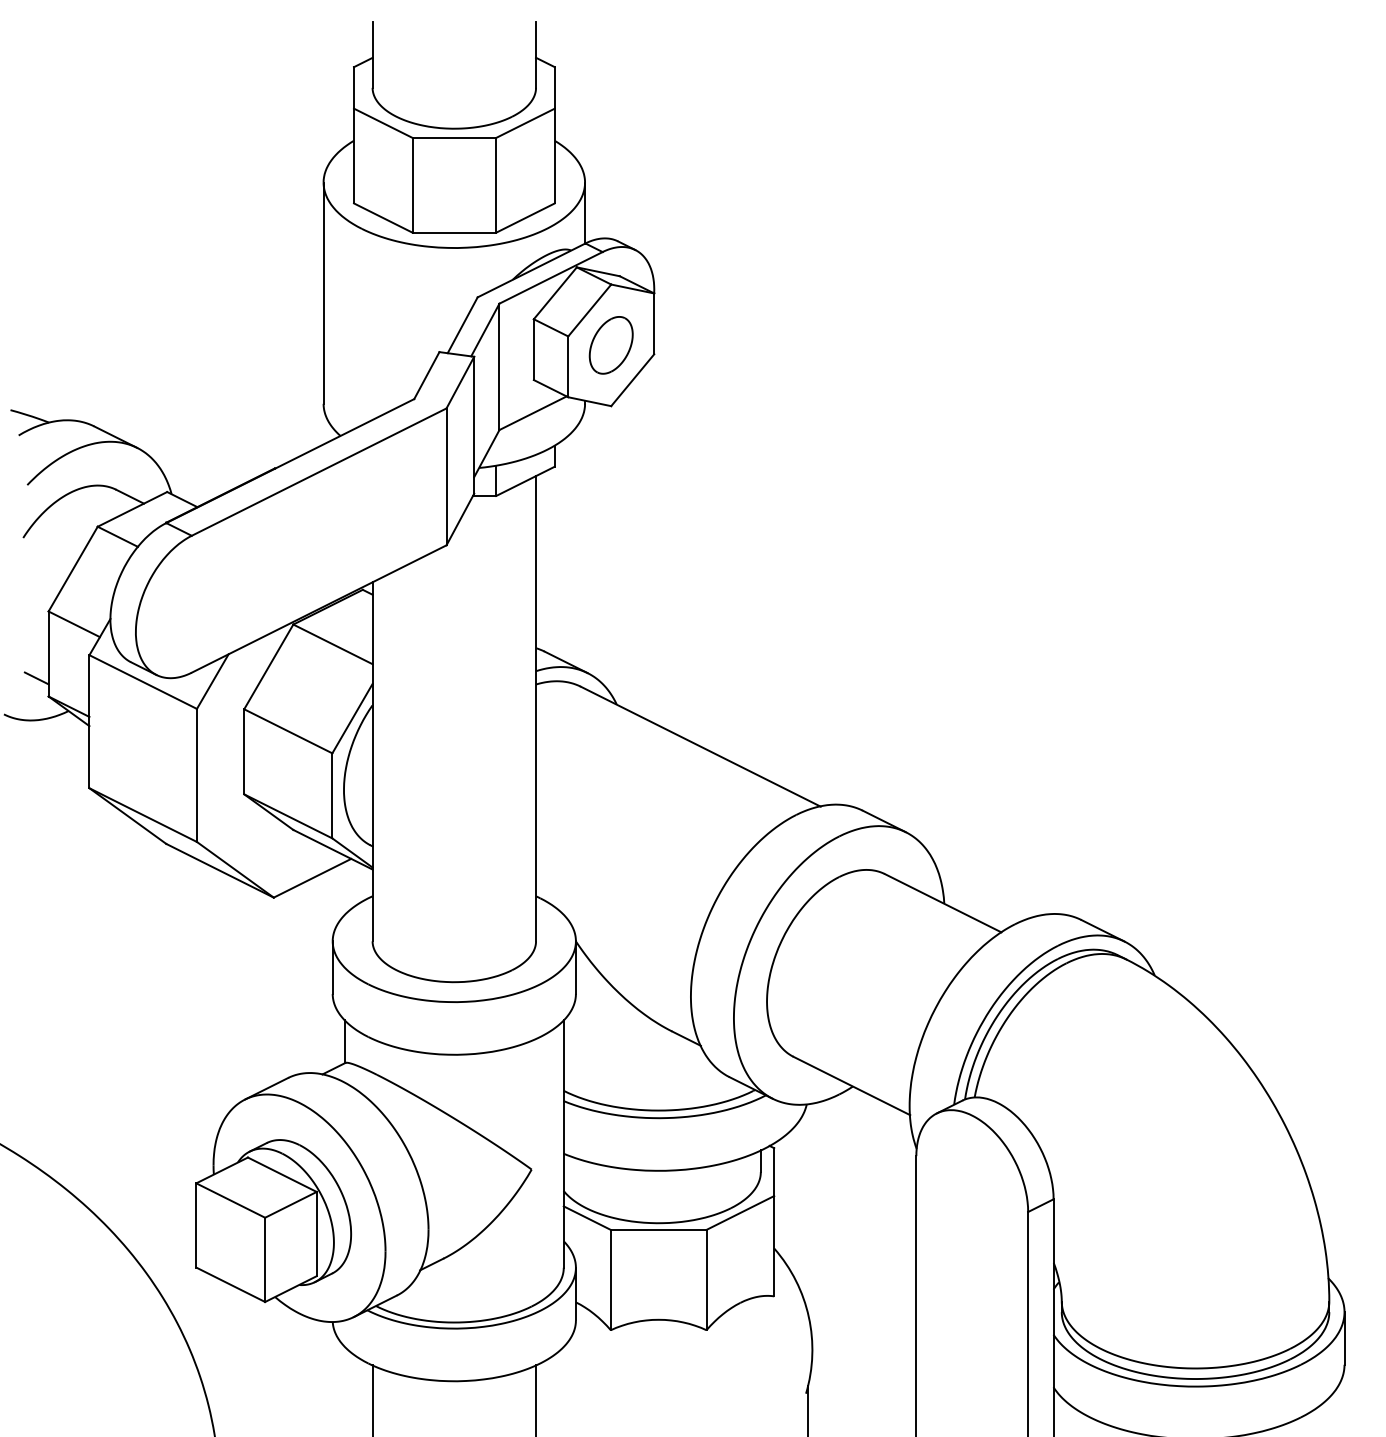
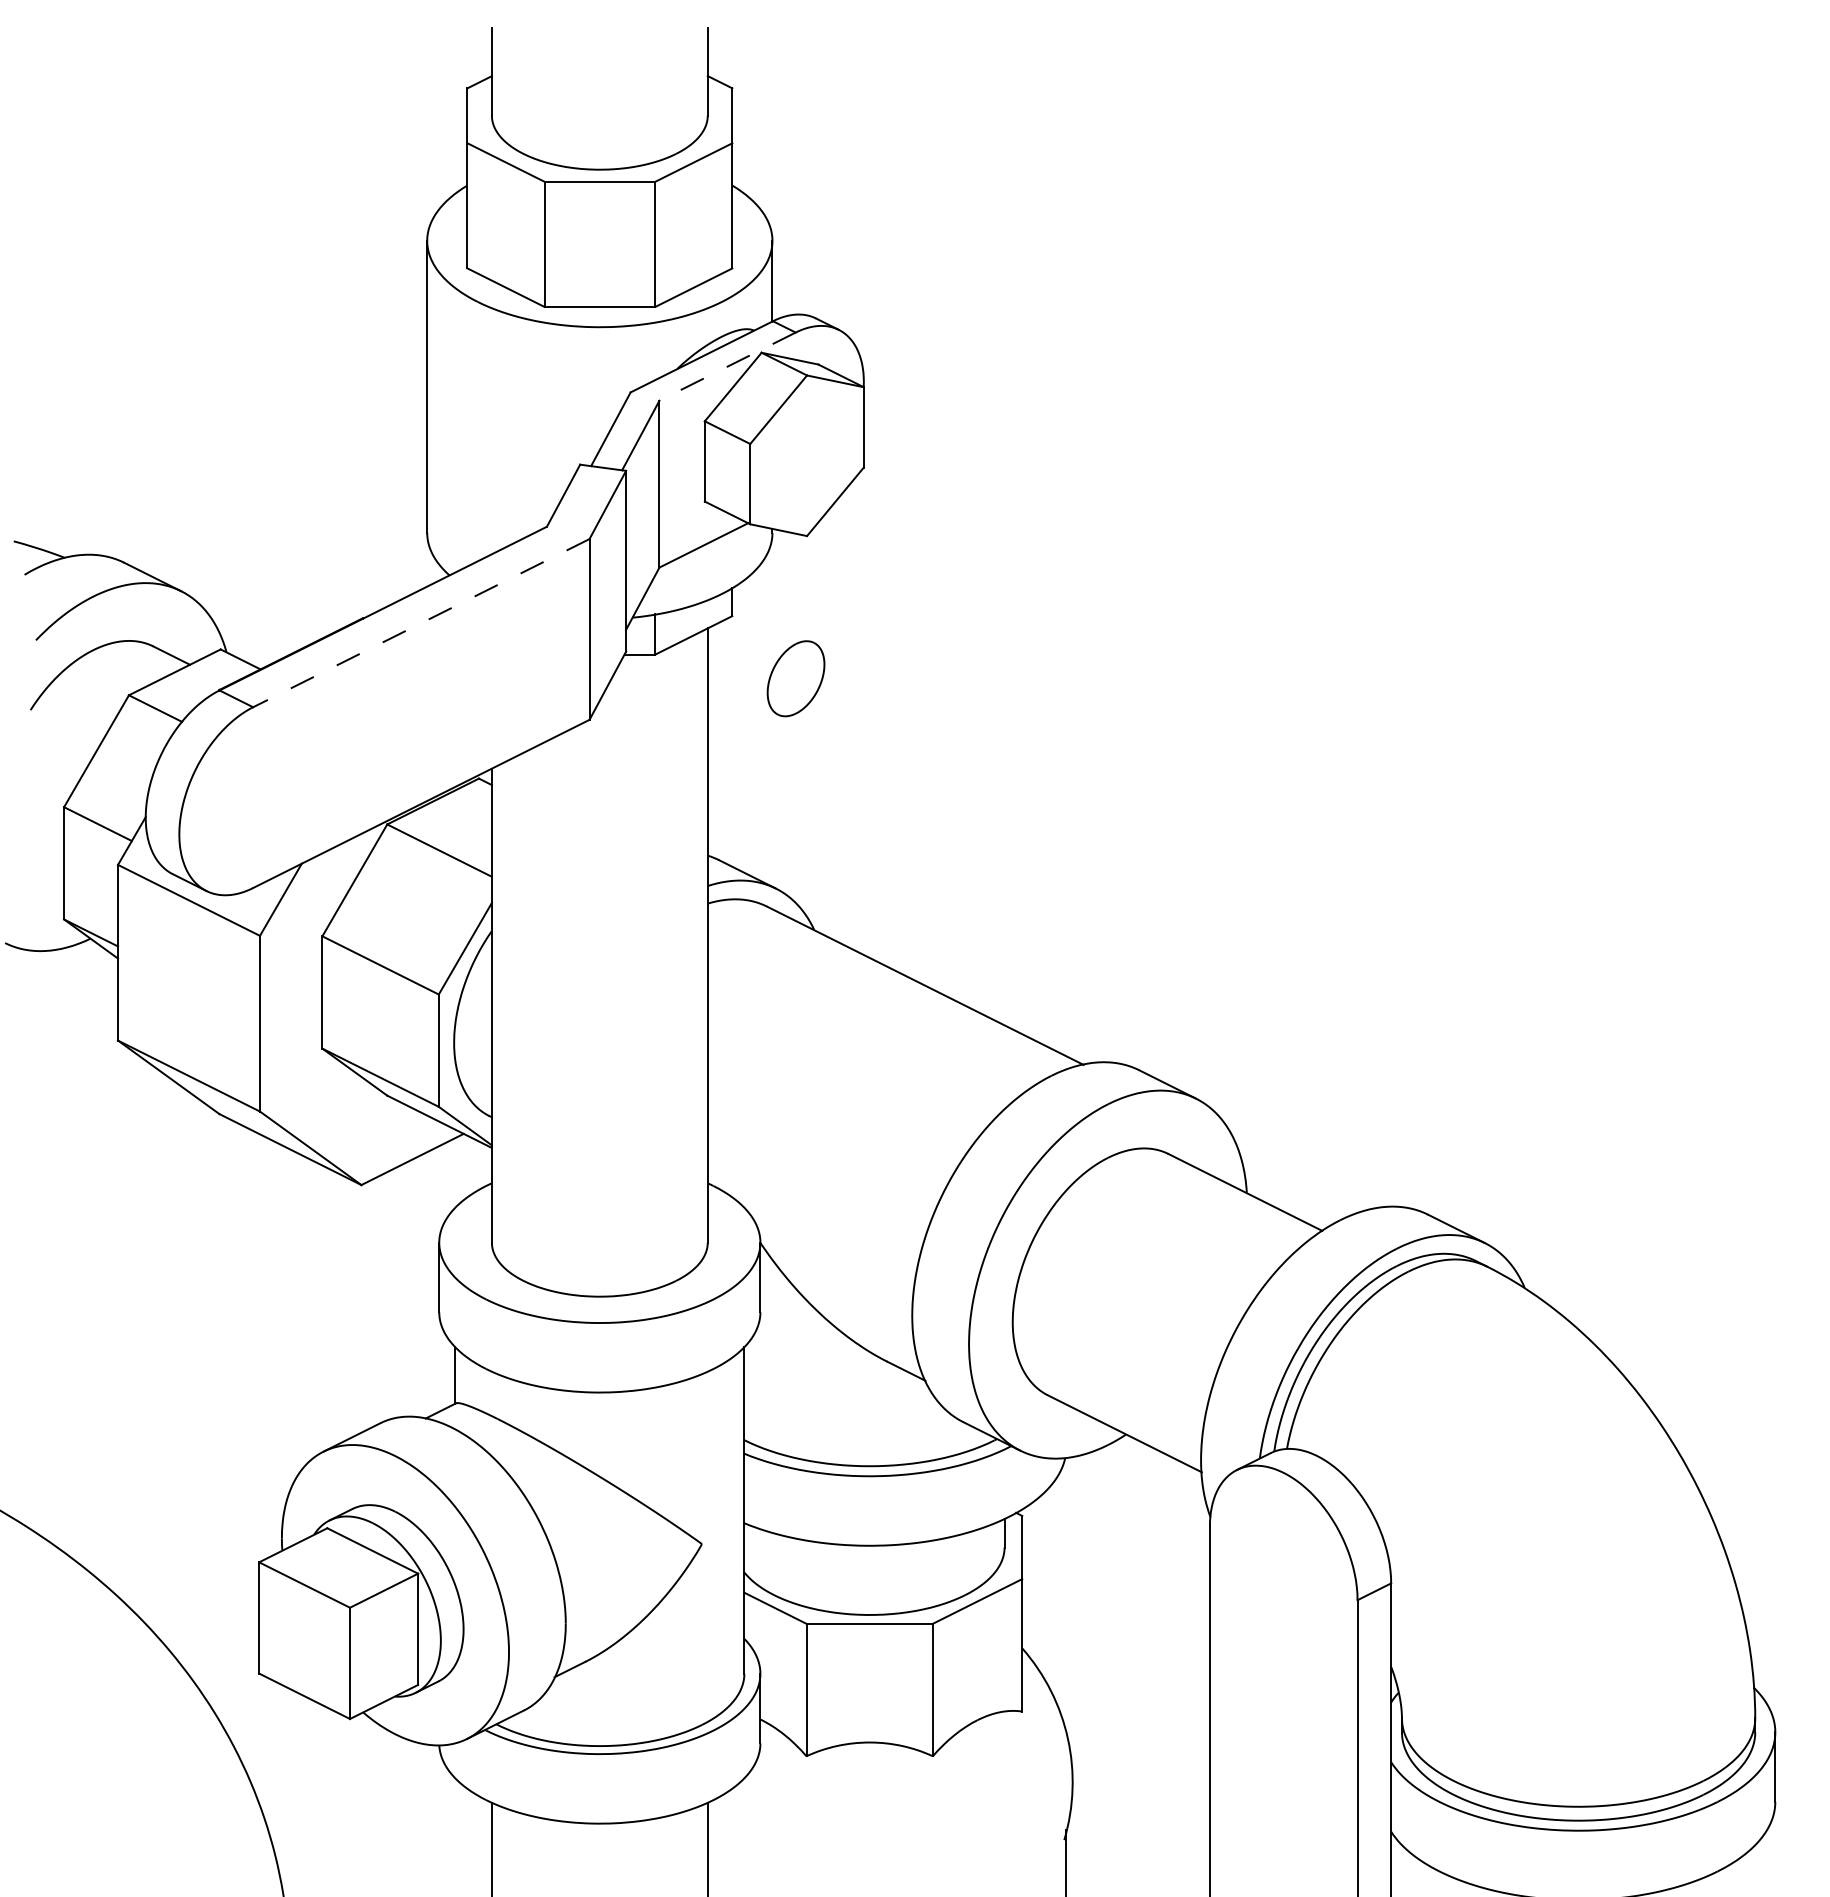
line: (551, 277) -> (727, 366), solid -> dashed
part: (610, 345) -> (795, 678), moved
line: (318, 472) -> (420, 623), solid -> dashed
line: (36, 678) -> (48, 895), removed

